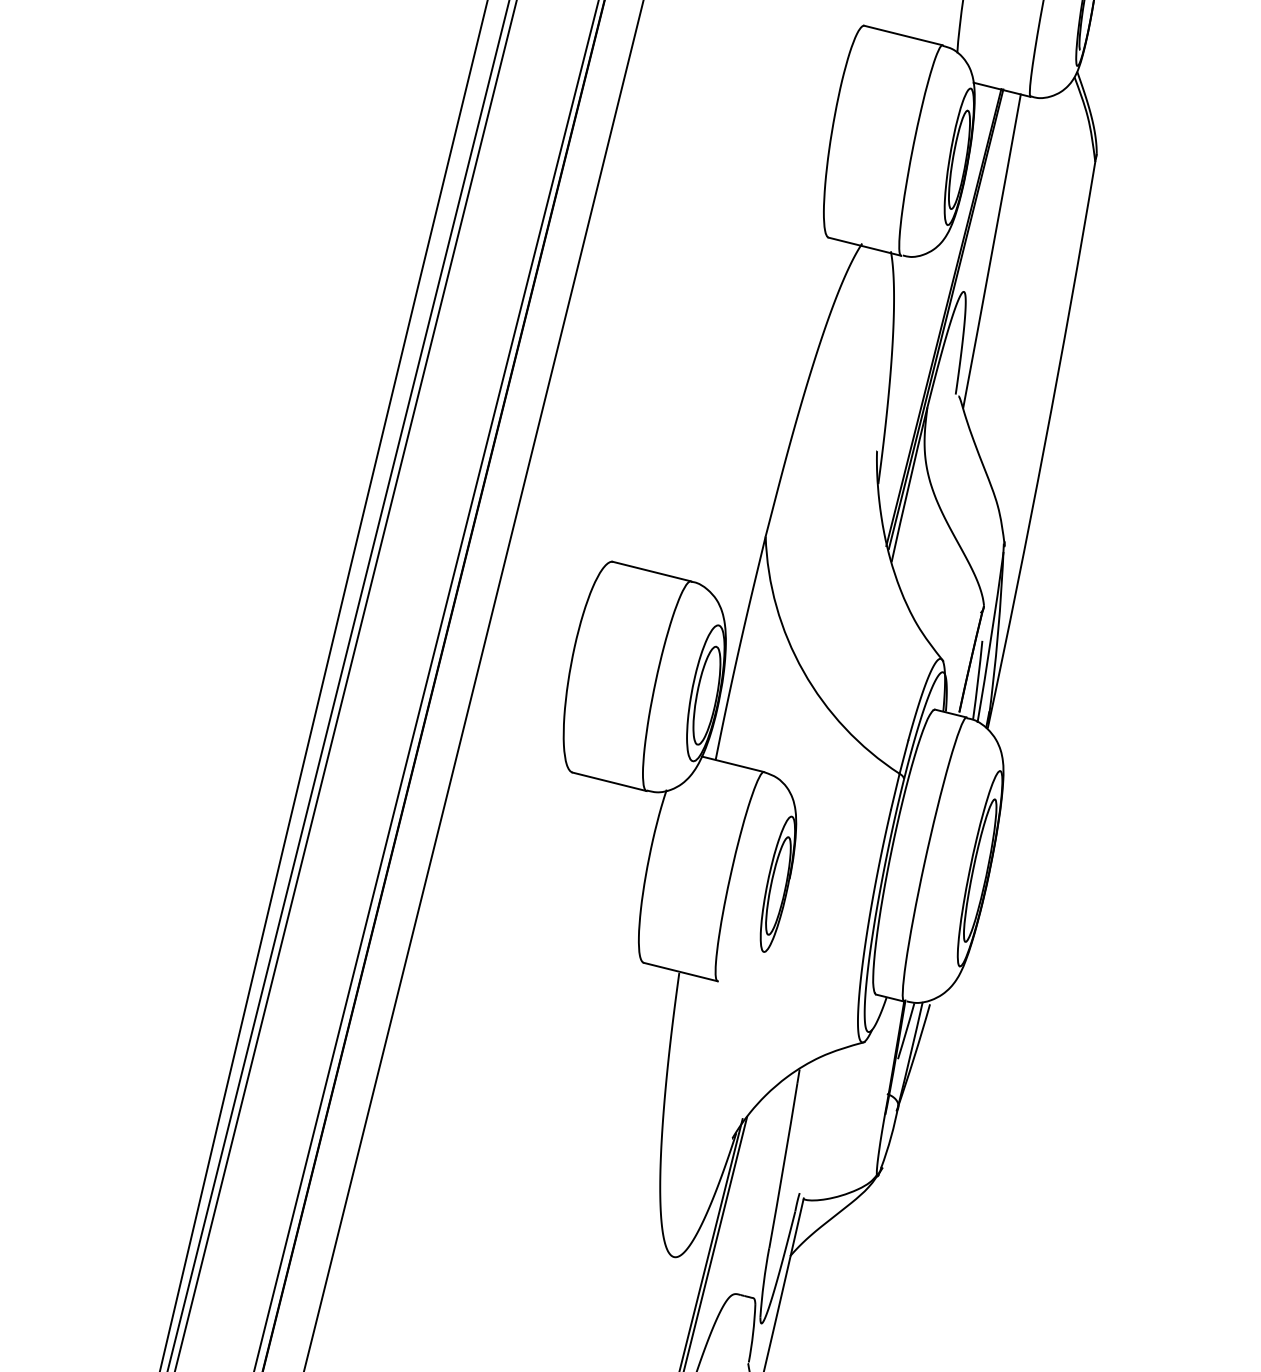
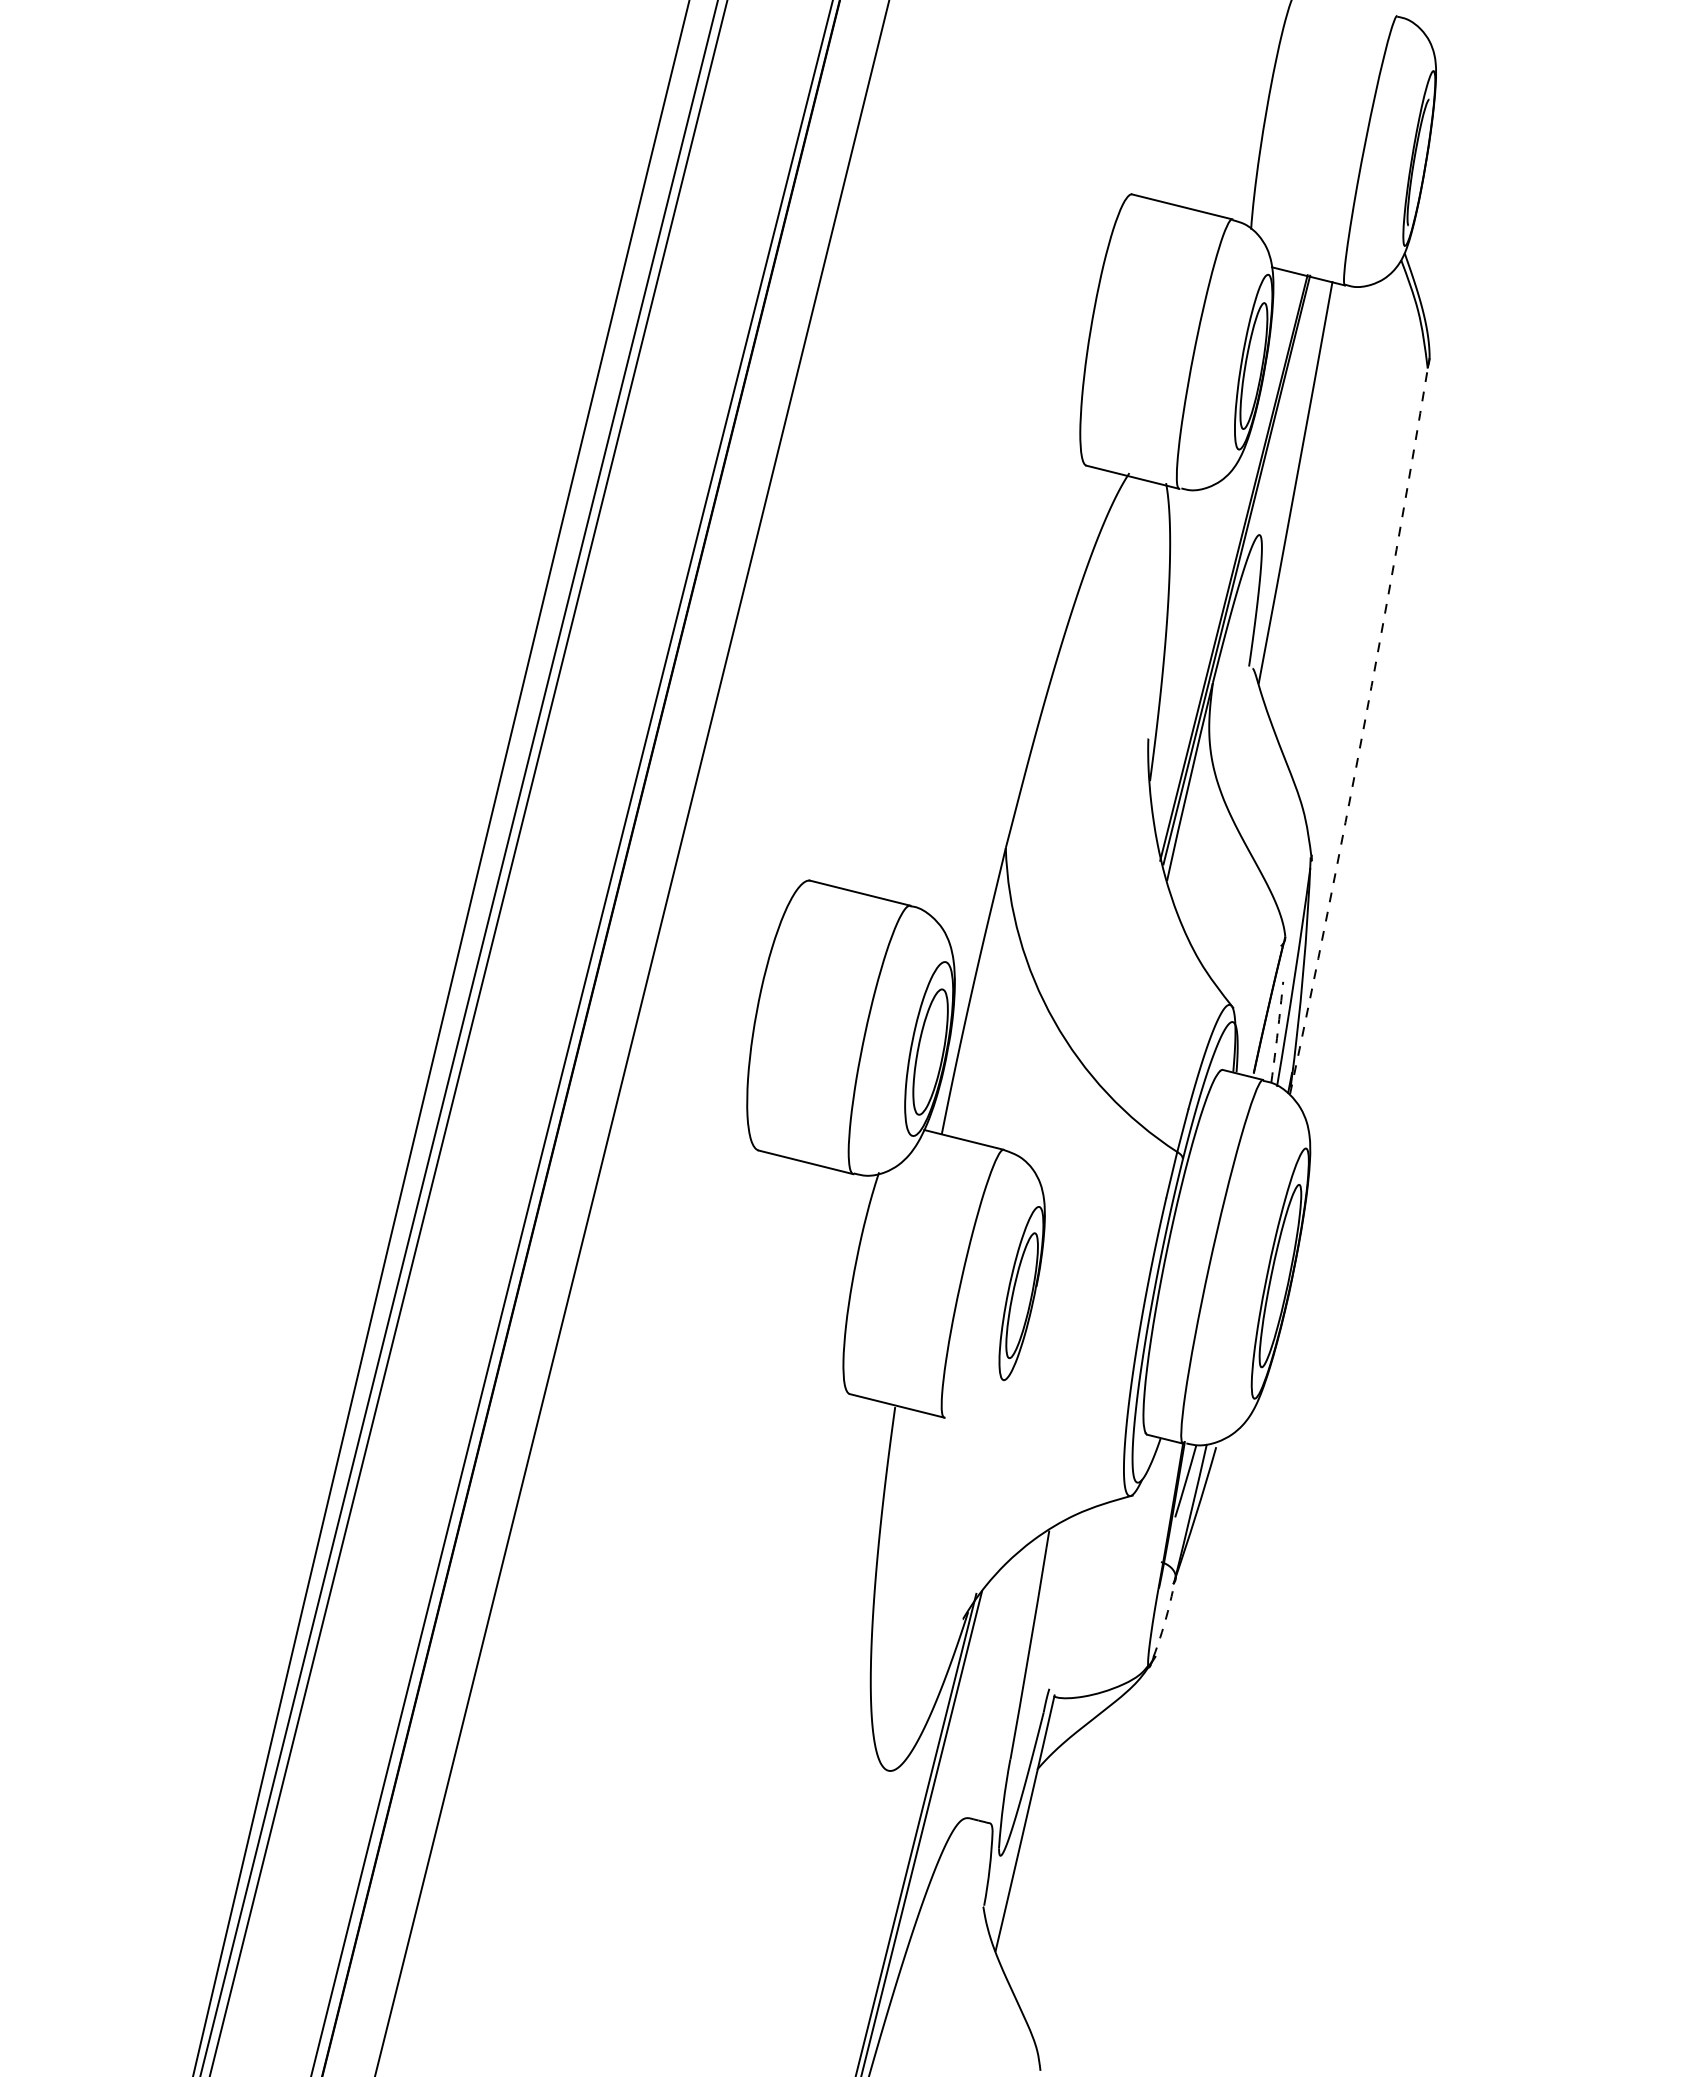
arc: (1045, 445) -> (1363, 731), solid -> dashed
arc: (977, 680) -> (1277, 1032), solid -> dashed
arc: (891, 1137) -> (1166, 1617), solid -> dashed

